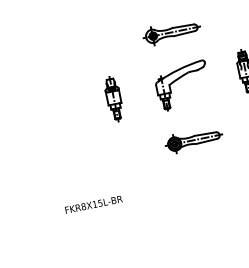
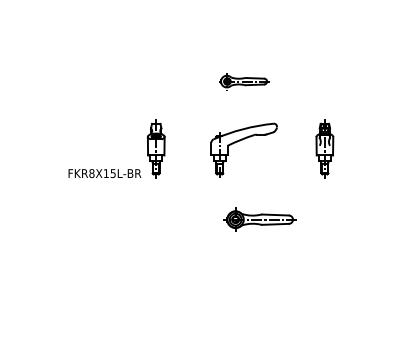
part: (171, 32) -> (243, 81), size x0.7
part: (193, 140) -> (259, 219), moved
text: (93, 204) -> (104, 173), moved

